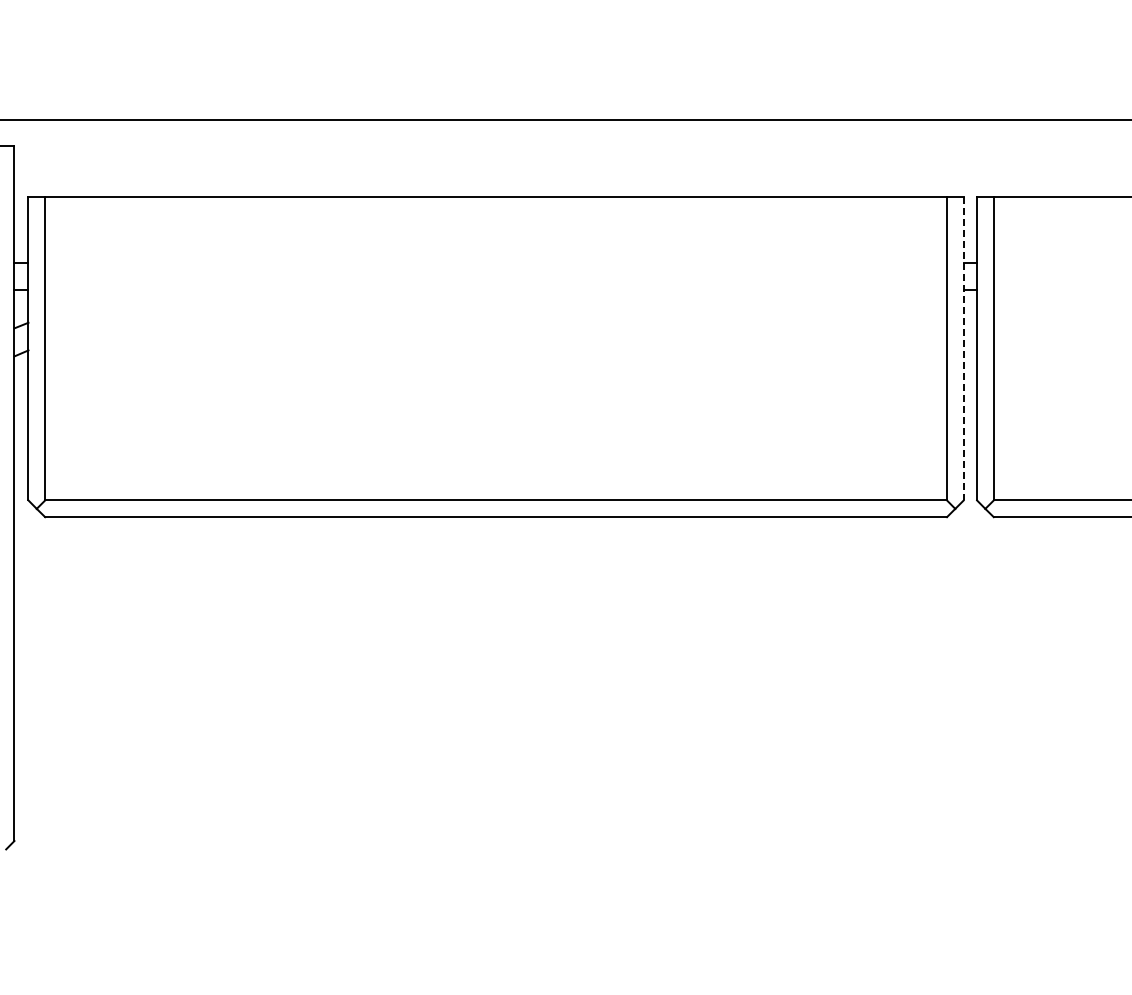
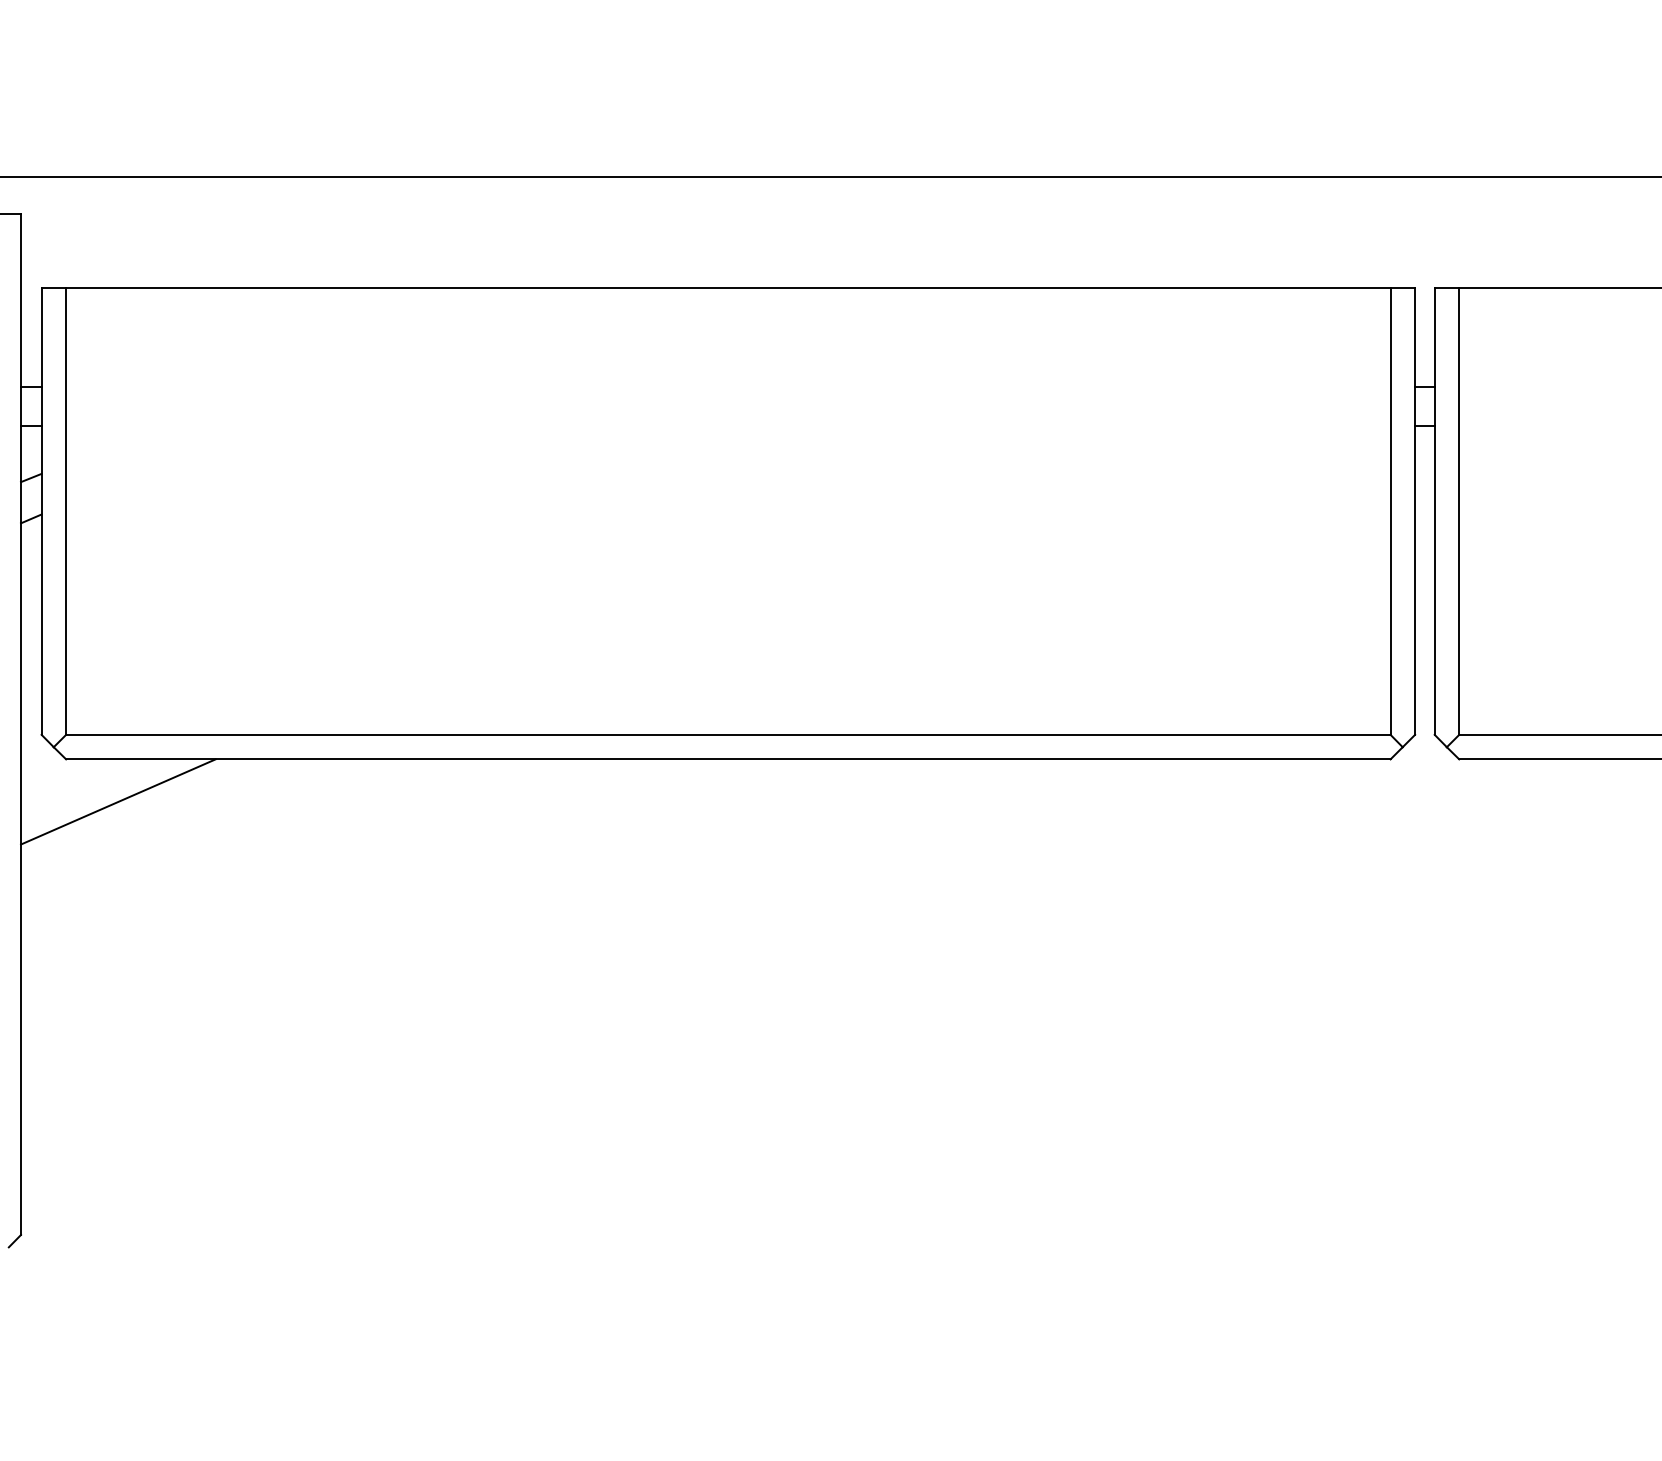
line: (963, 348) -> (1414, 511), dashed -> solid
line: (80, 546) -> (117, 802), added

